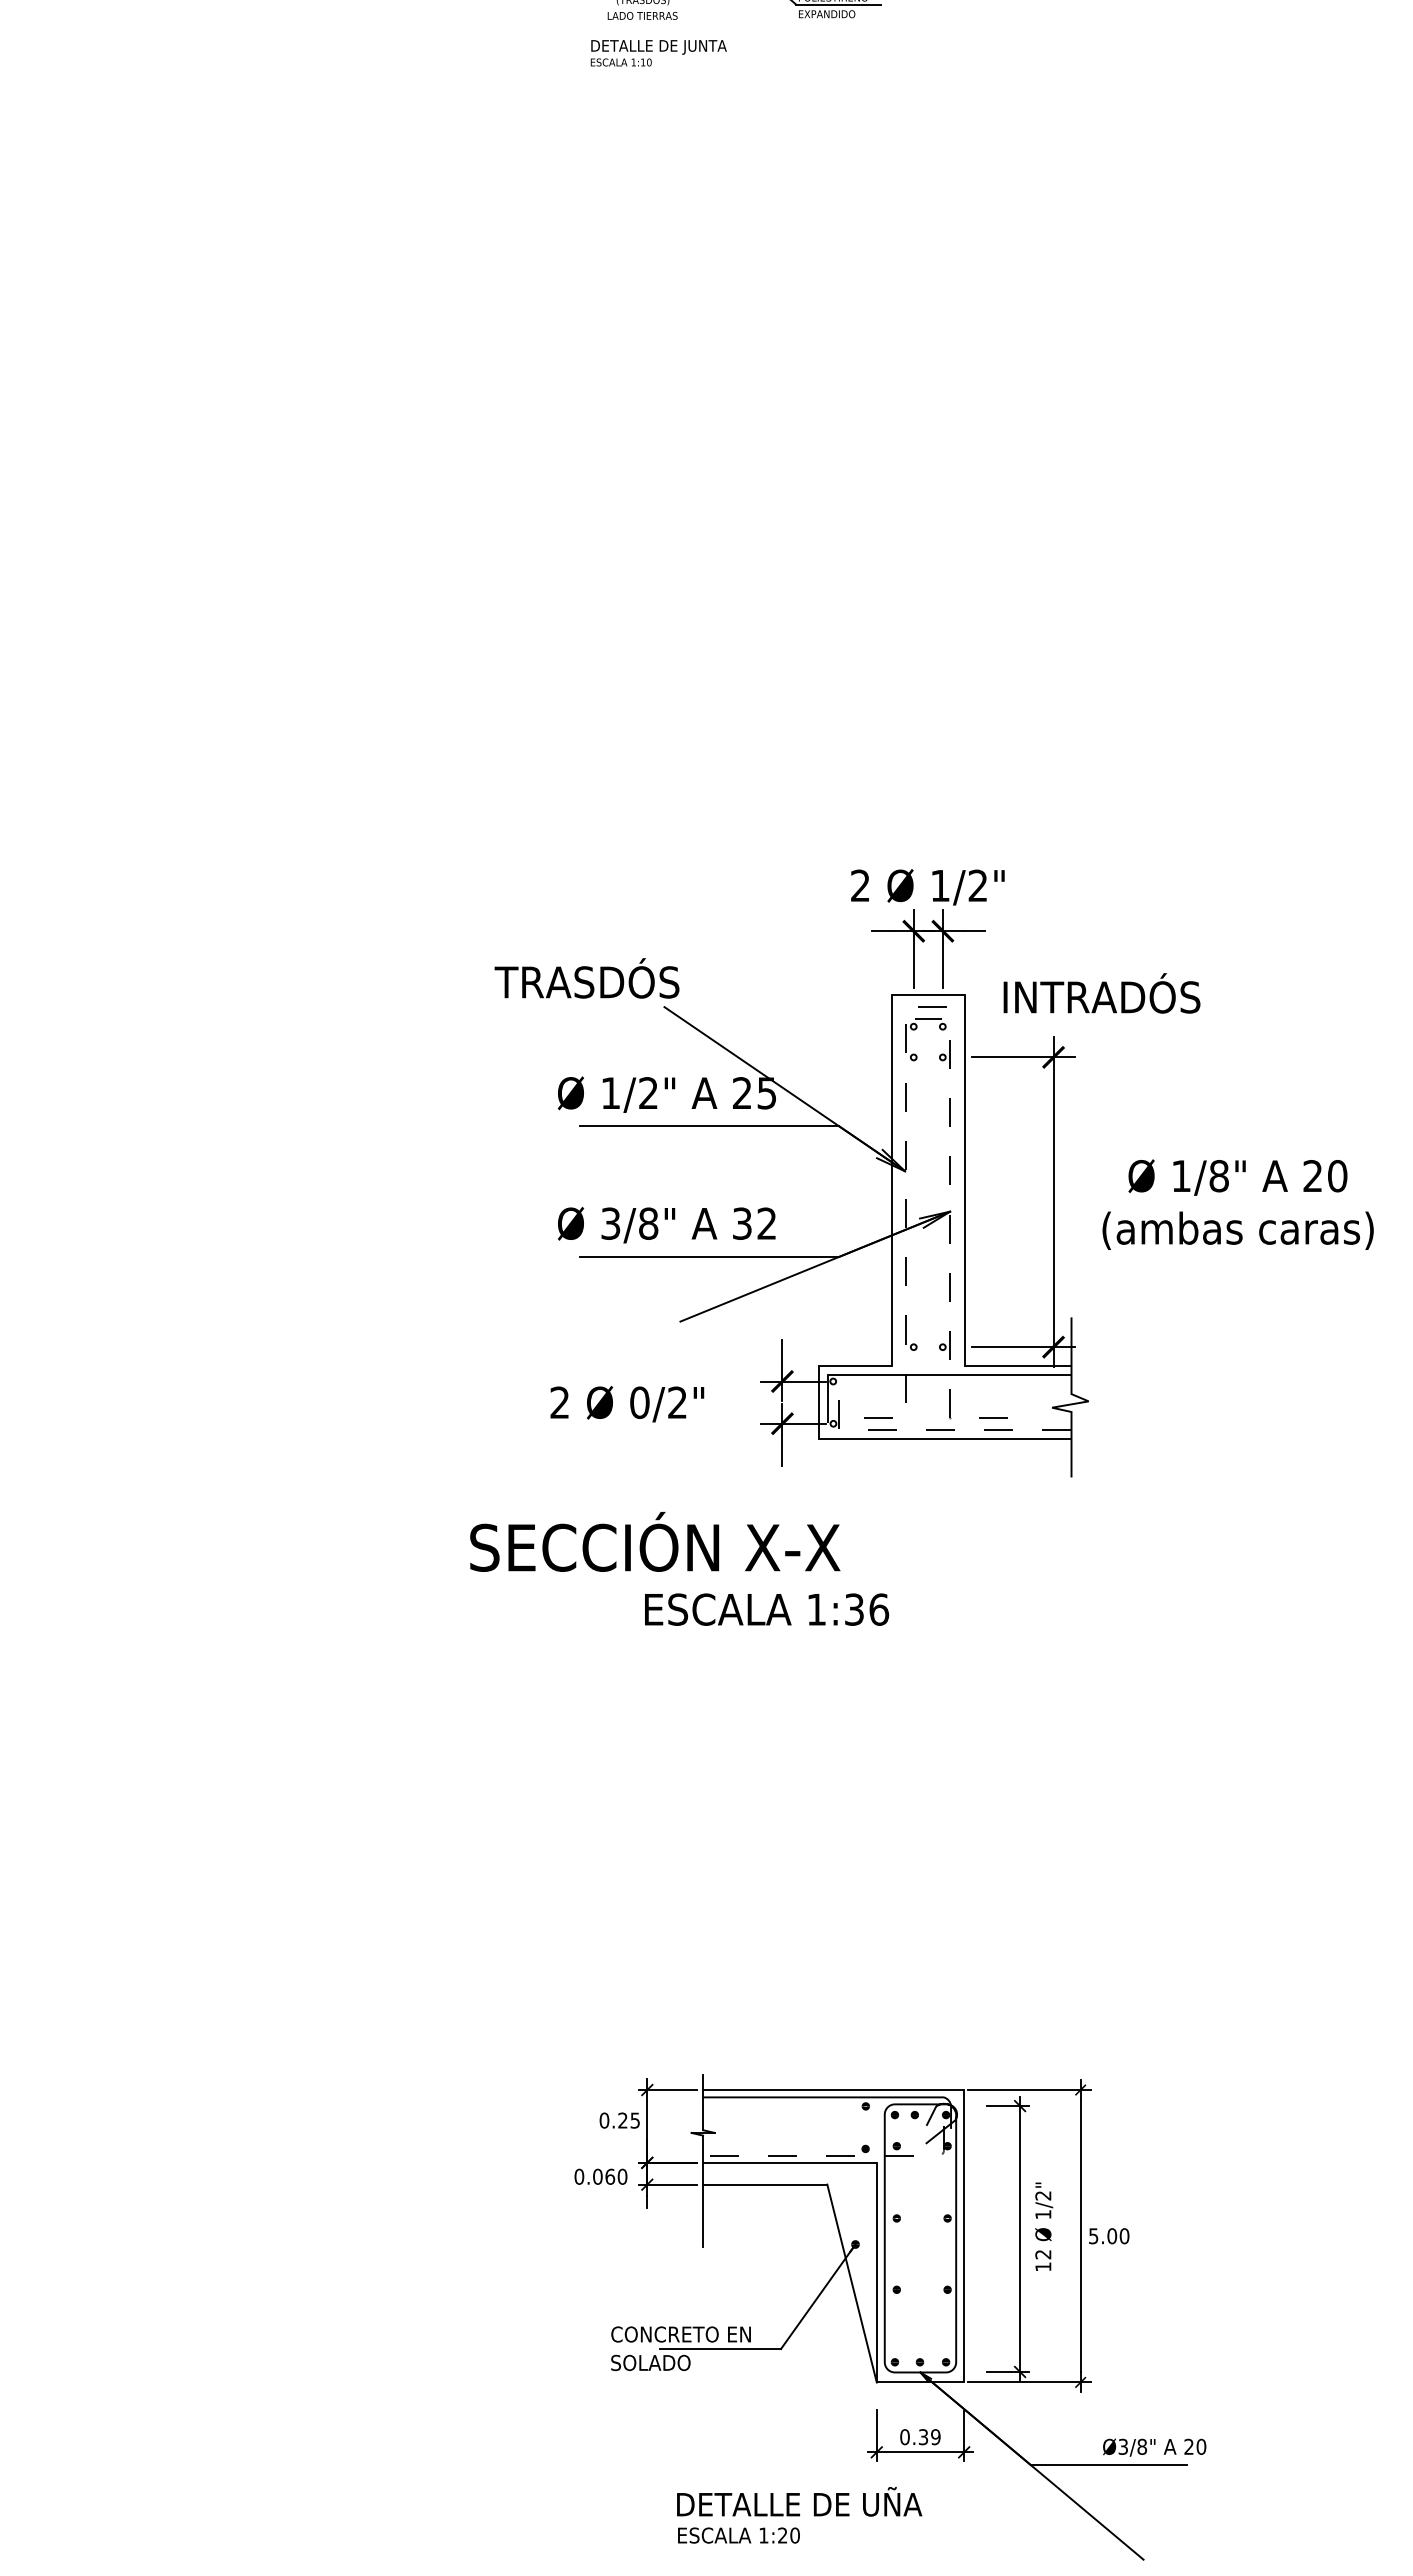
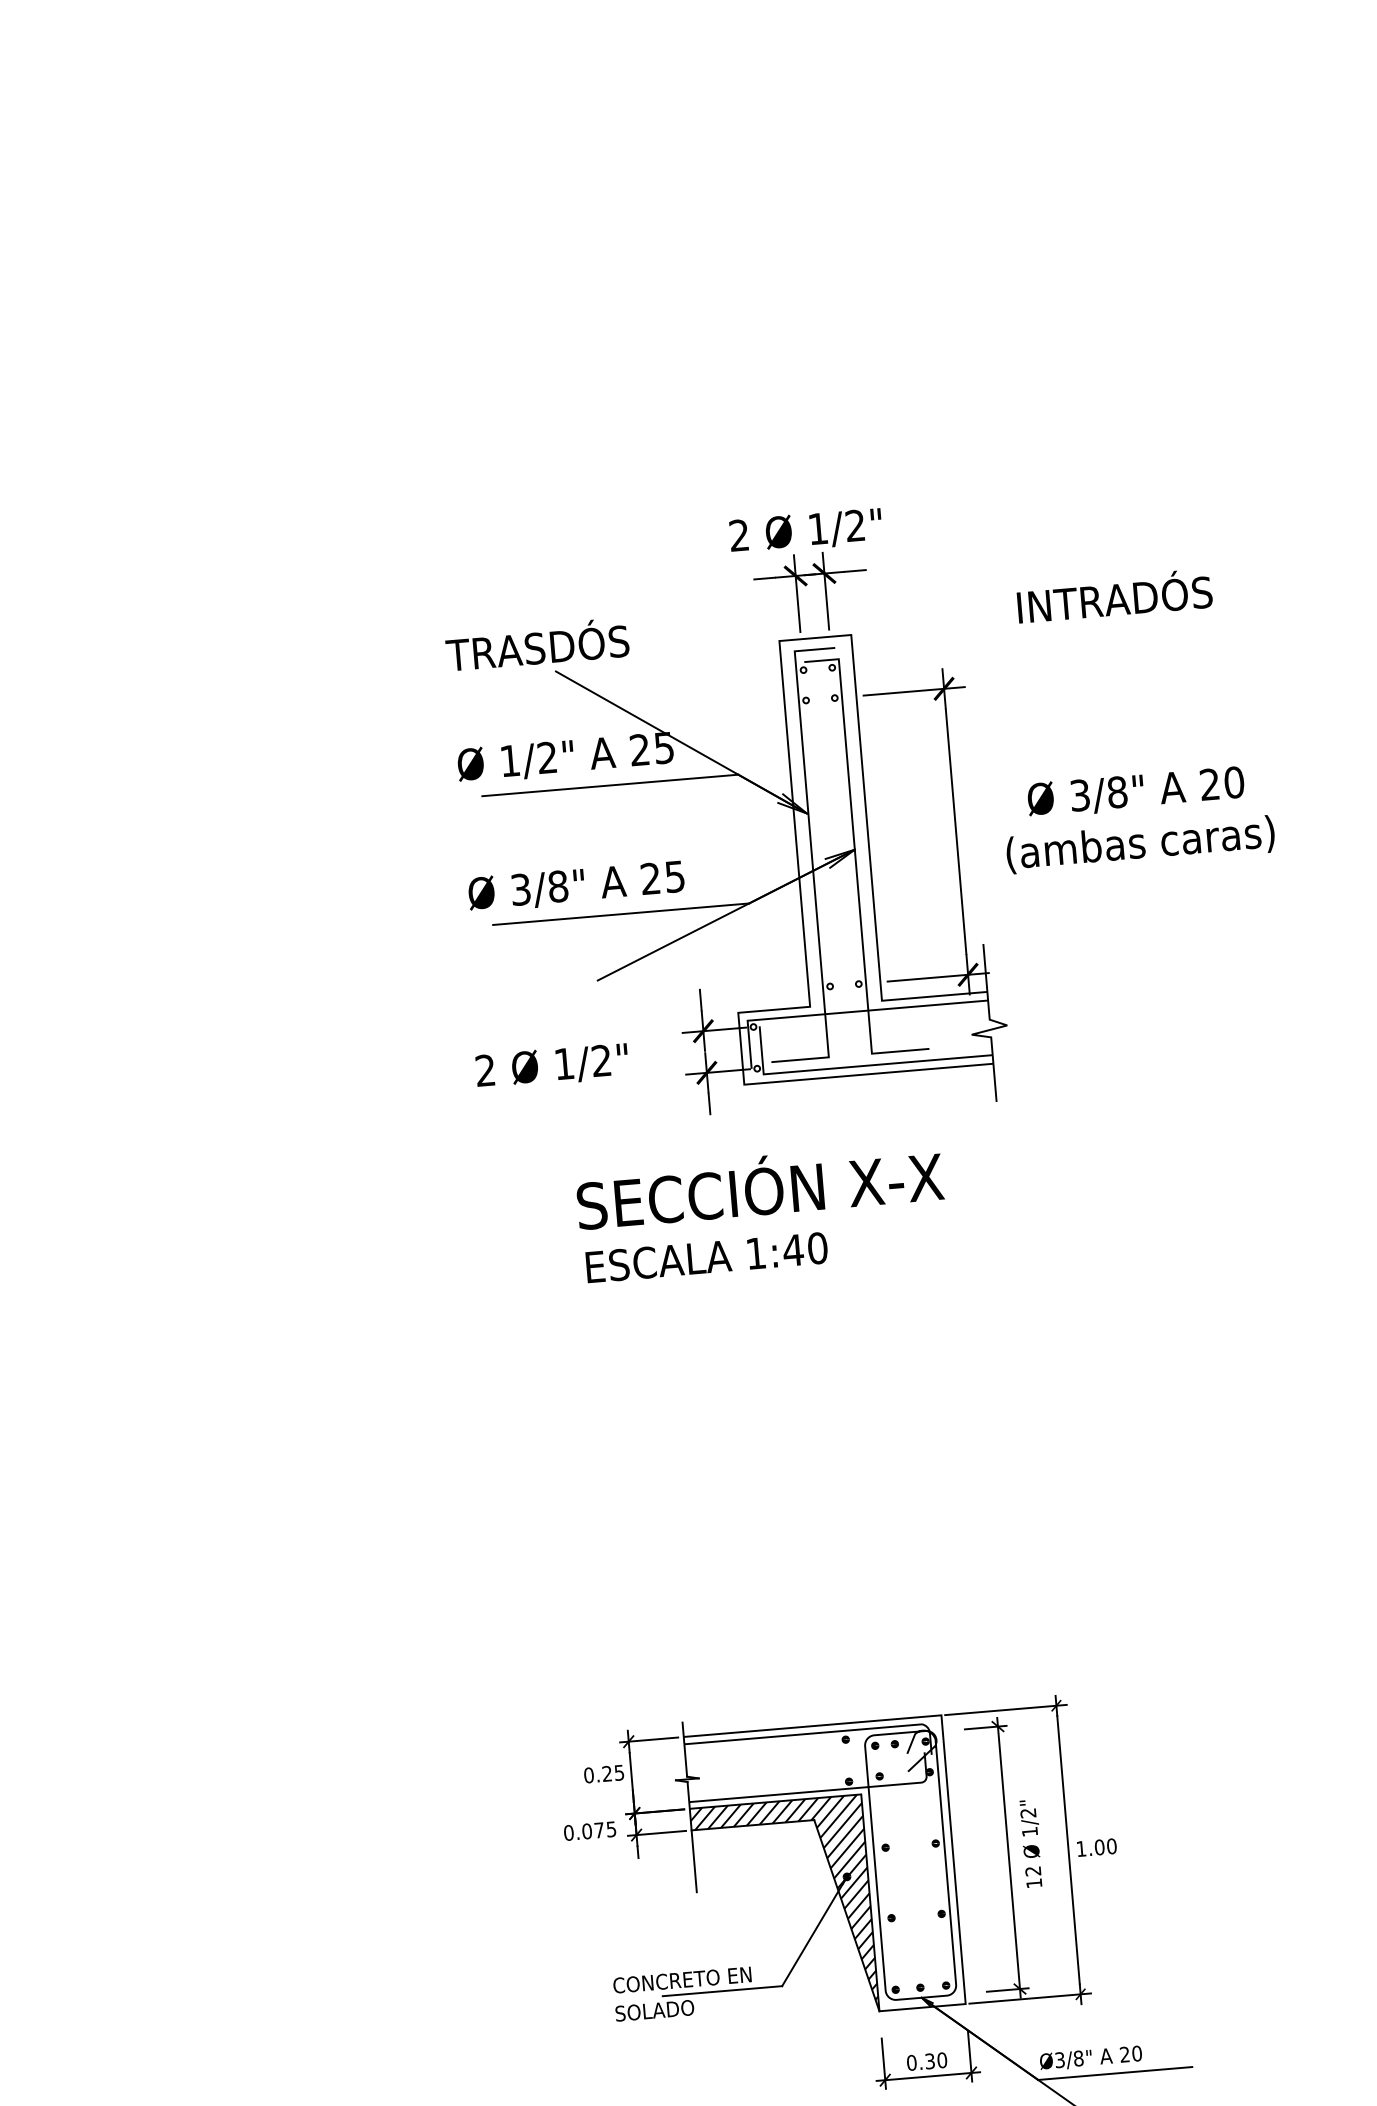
text: (586, 978) -> (536, 644), moved
text: (1101, 993) -> (1114, 596), moved
text: (1181, 1176) -> (1080, 795), 1/8" -> 3/8"
line: (906, 1221) -> (812, 863), dashed -> solid
text: (754, 1223) -> (662, 877), 32 -> 25
line: (950, 1229) -> (856, 867), dashed -> solid
text: (639, 1402) -> (564, 1063), 0/2" -> 1/2"
line: (930, 1430) -> (853, 1067), dashed -> solid
text: (655, 1541) -> (760, 1185), moved
text: (866, 1609) -> (805, 1249), 1:36 -> 1:40
line: (845, 2155) -> (829, 1789), dashed -> solid
text: (616, 2176) -> (605, 1829), 0.060 -> 0.075
text: (1093, 2236) -> (1081, 1849), 5.00 -> 1.00
hatch: (789, 2271) -> (784, 1908), added
text: (935, 2437) -> (941, 2060), 0.39 -> 0.30
text: (1154, 2447) -> (1090, 2058), moved

